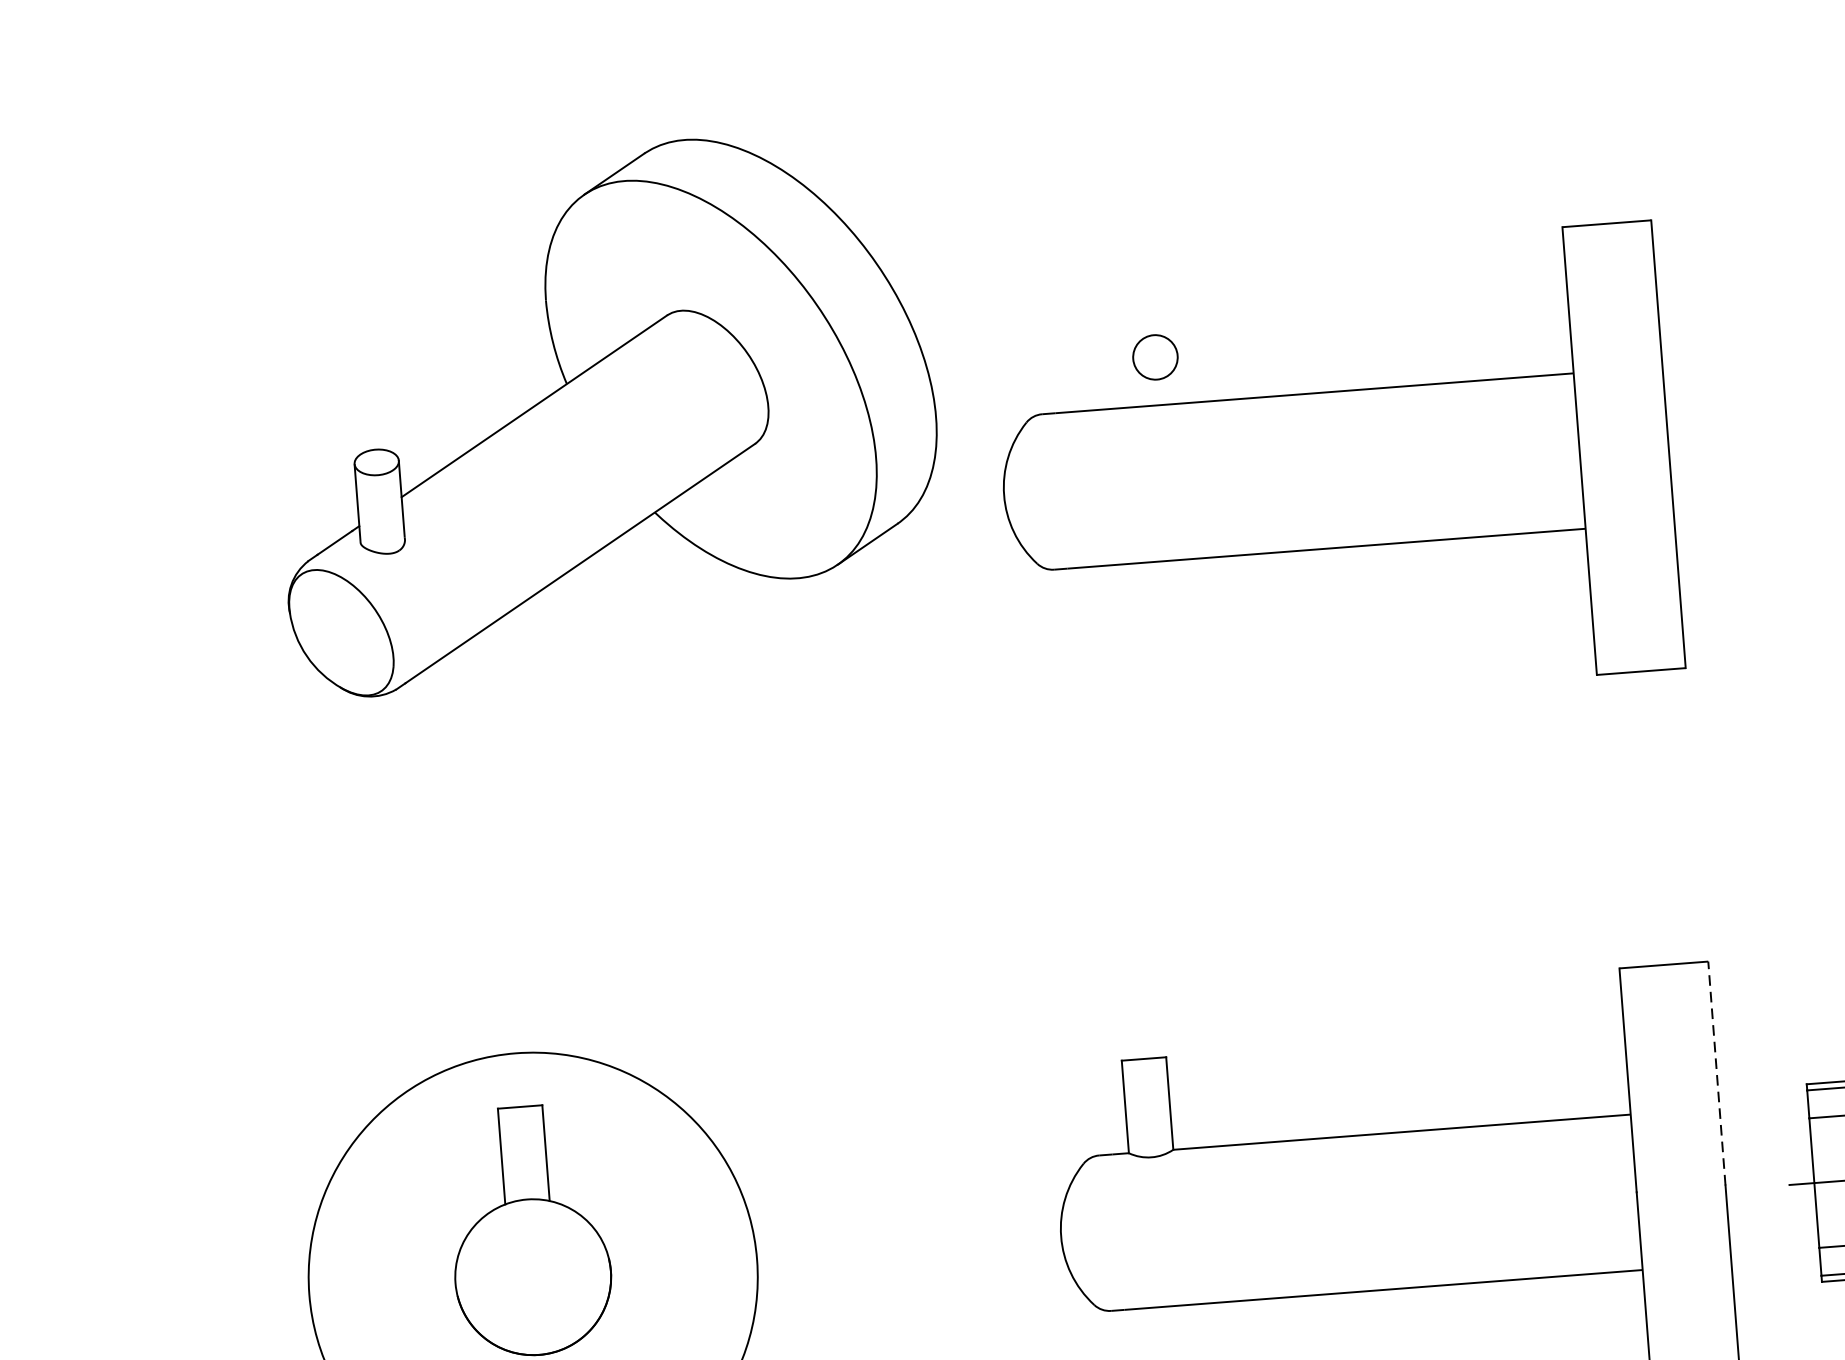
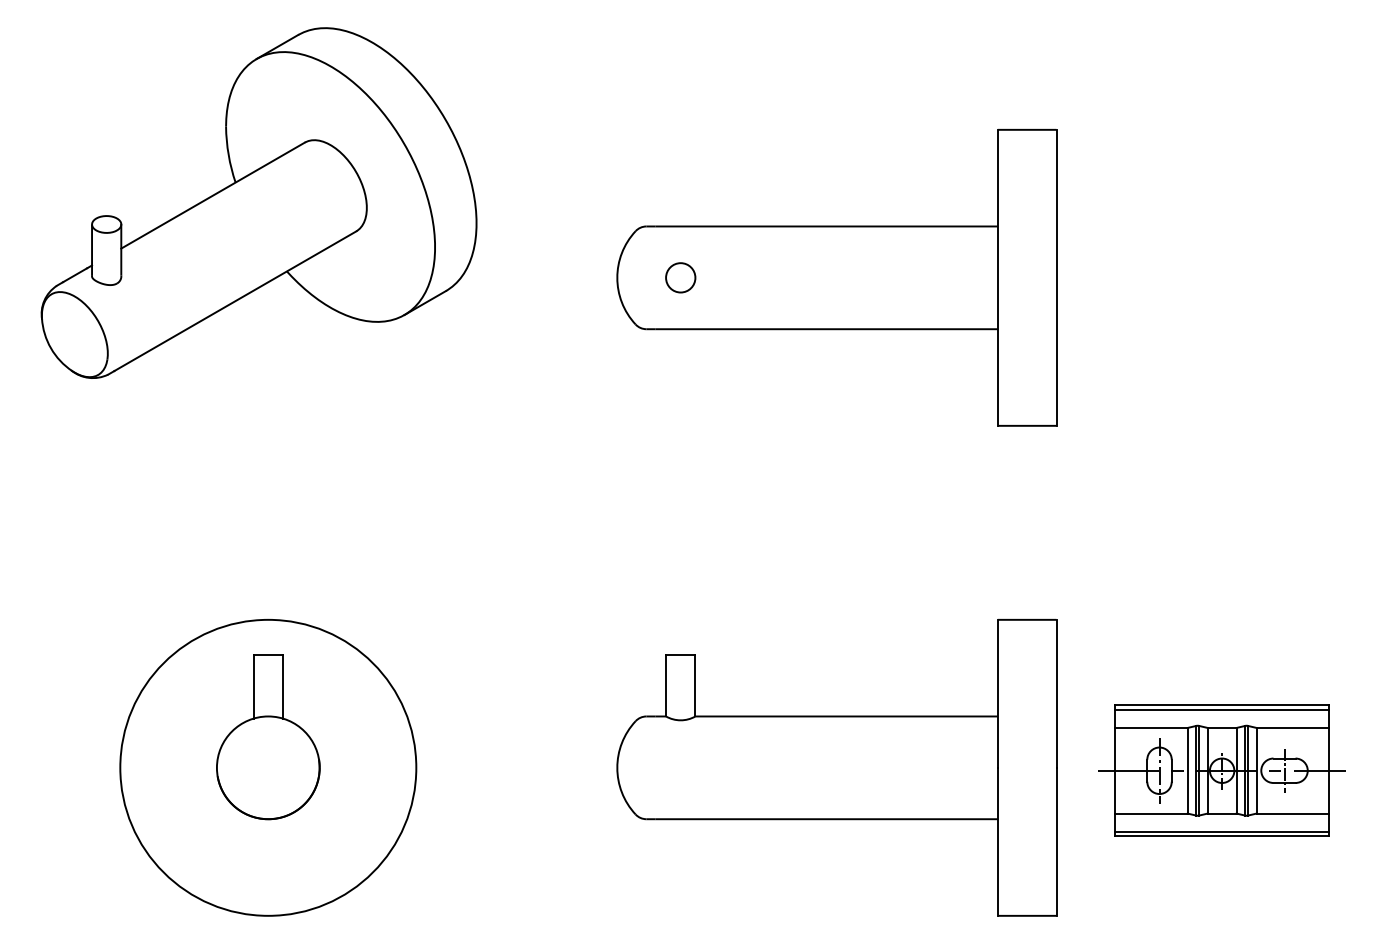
circle: (1155, 356) -> (680, 277), moved
part: (603, 411) -> (258, 202), moved
line: (1716, 1073) -> (1056, 693), dashed -> solid

